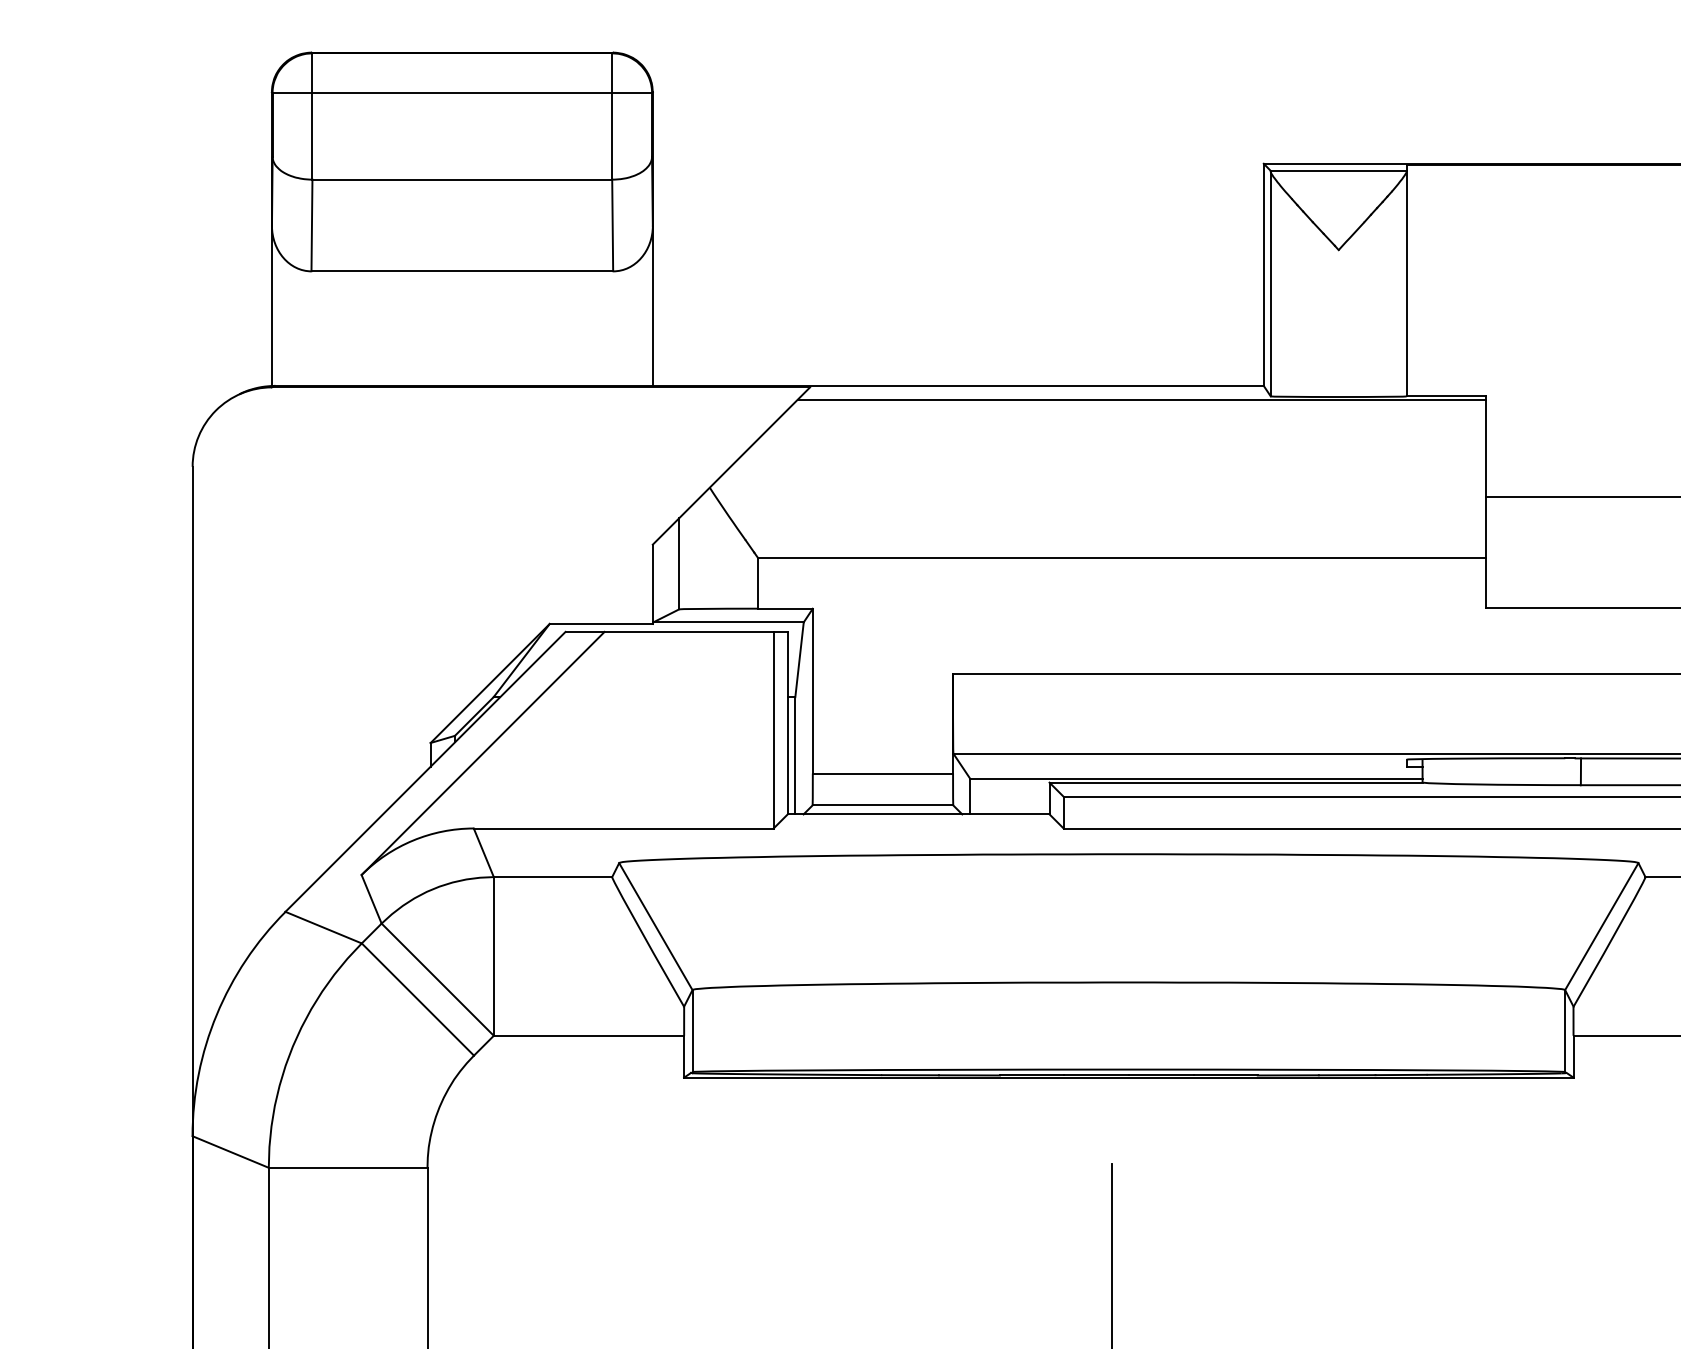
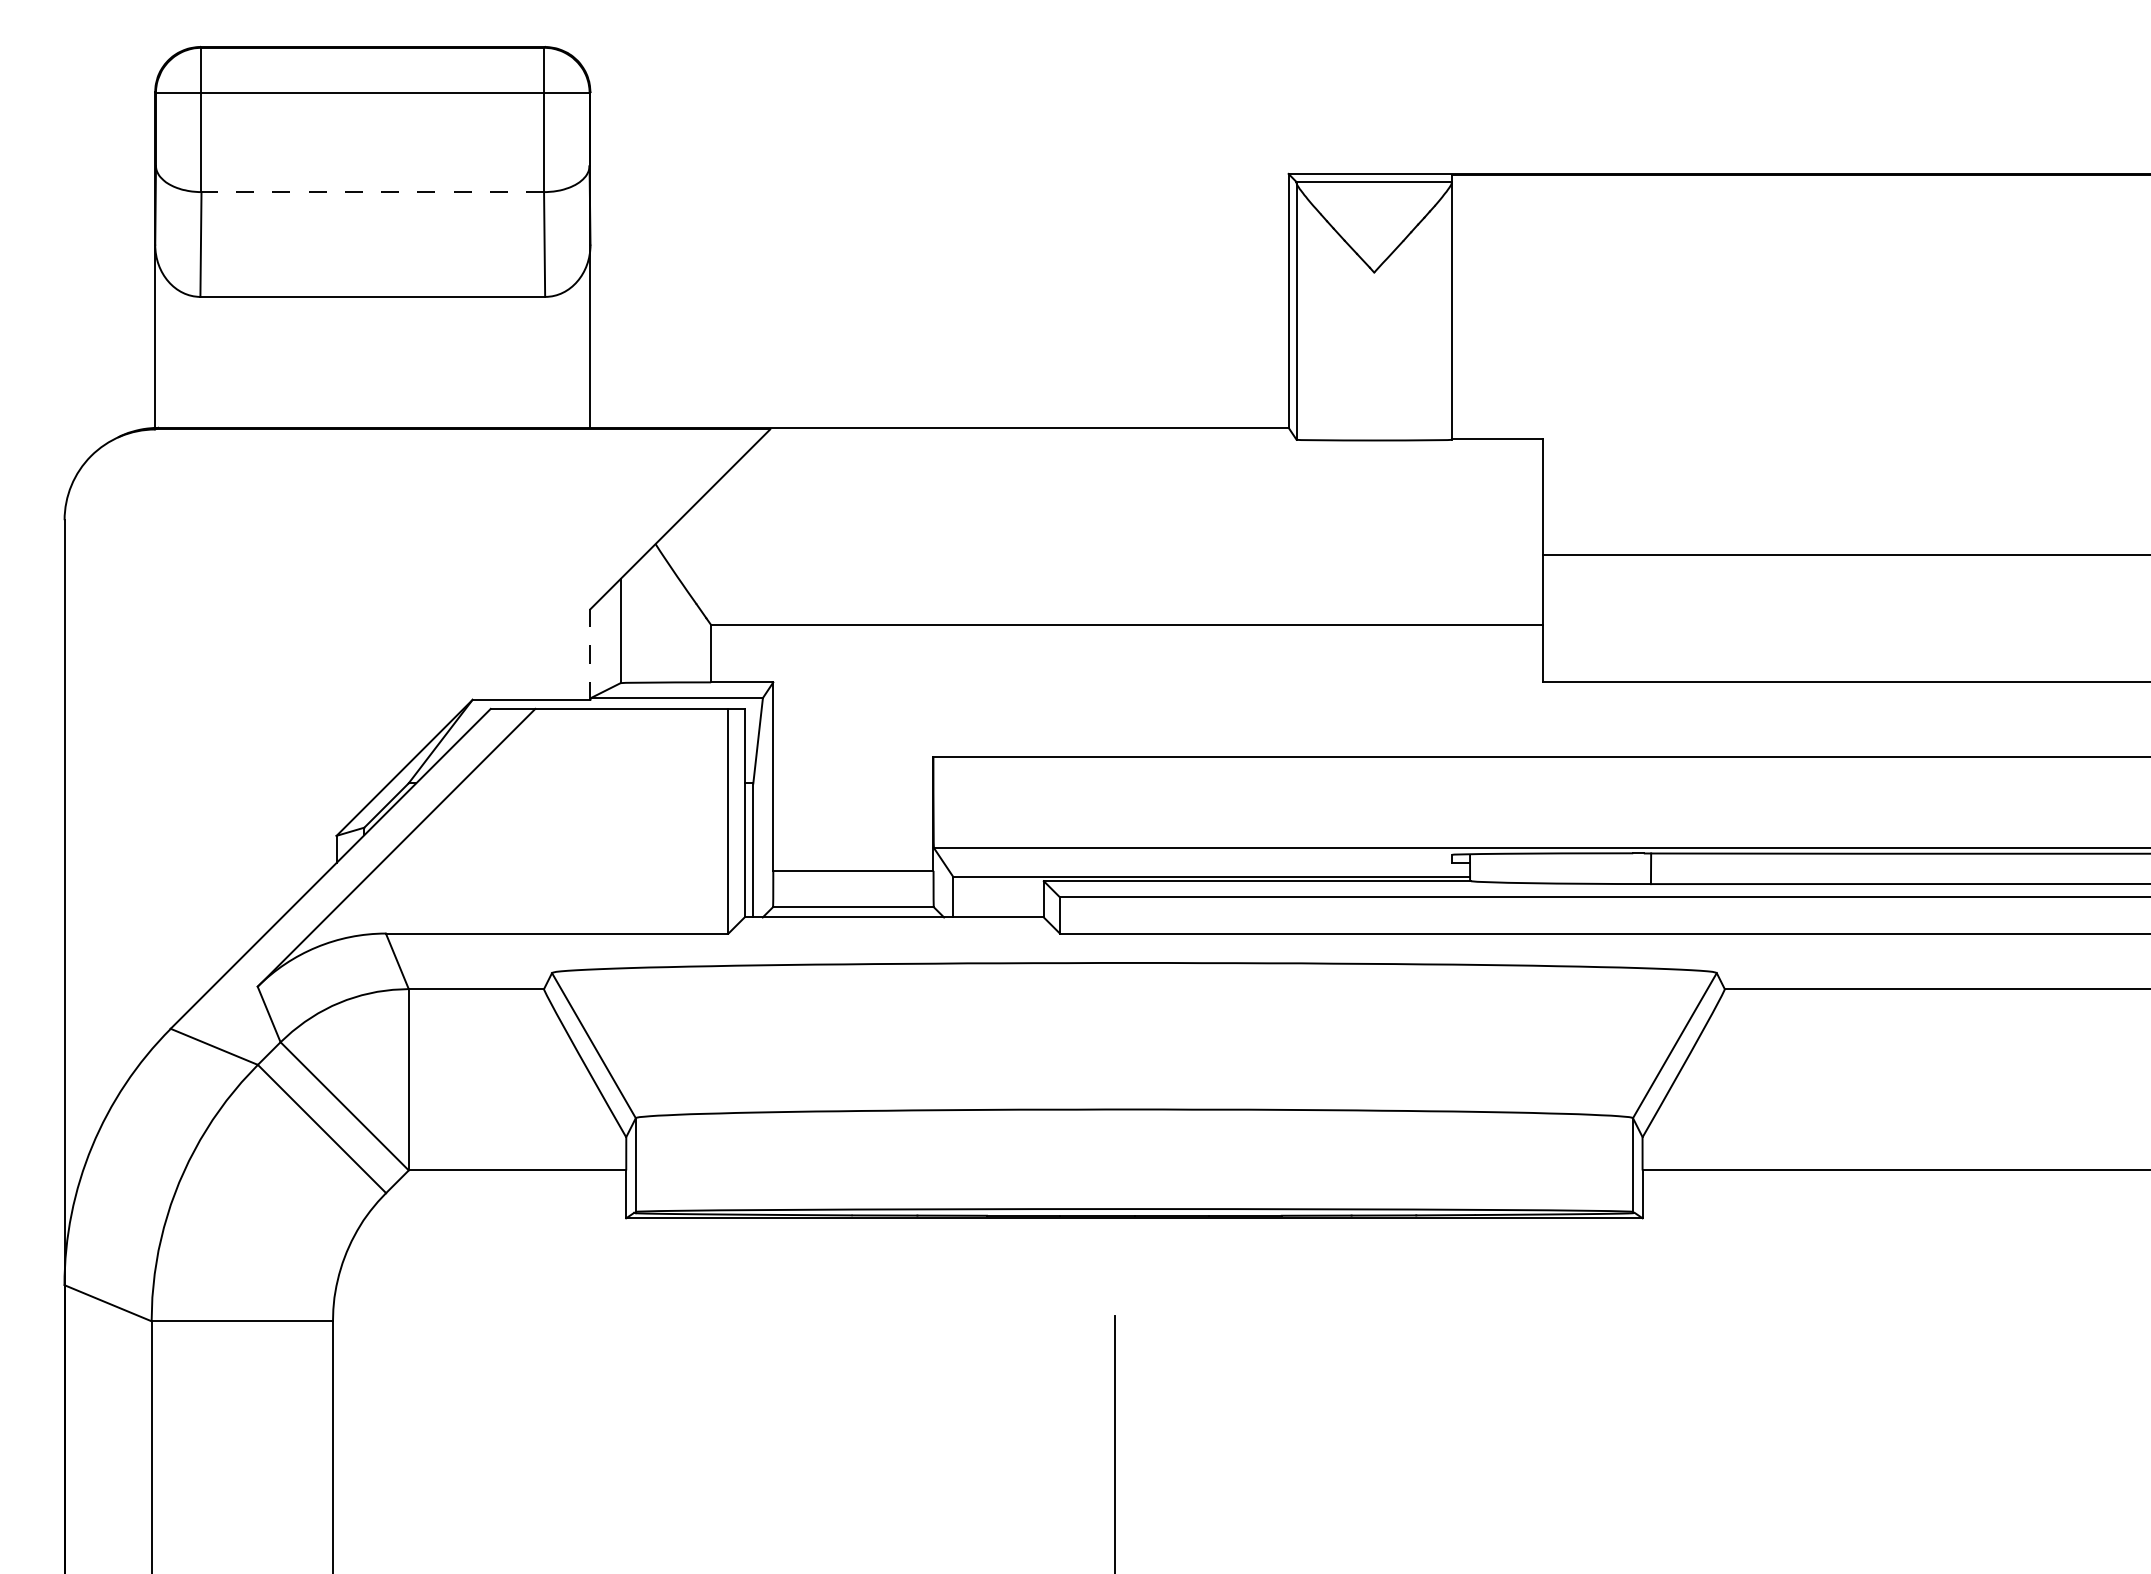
line: (462, 179) -> (372, 192), solid -> dashed
line: (1141, 399) -> (1148, 443), removed
line: (652, 584) -> (590, 654), solid -> dashed

